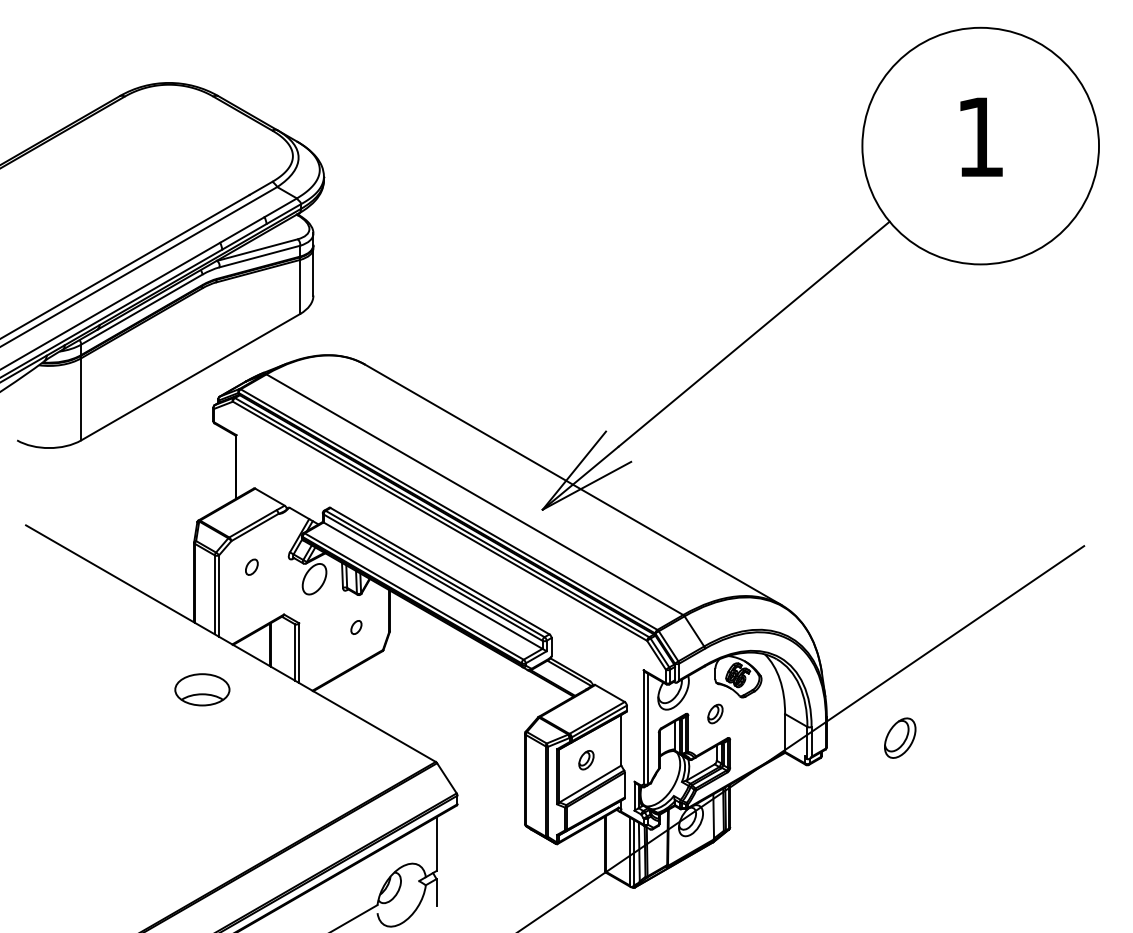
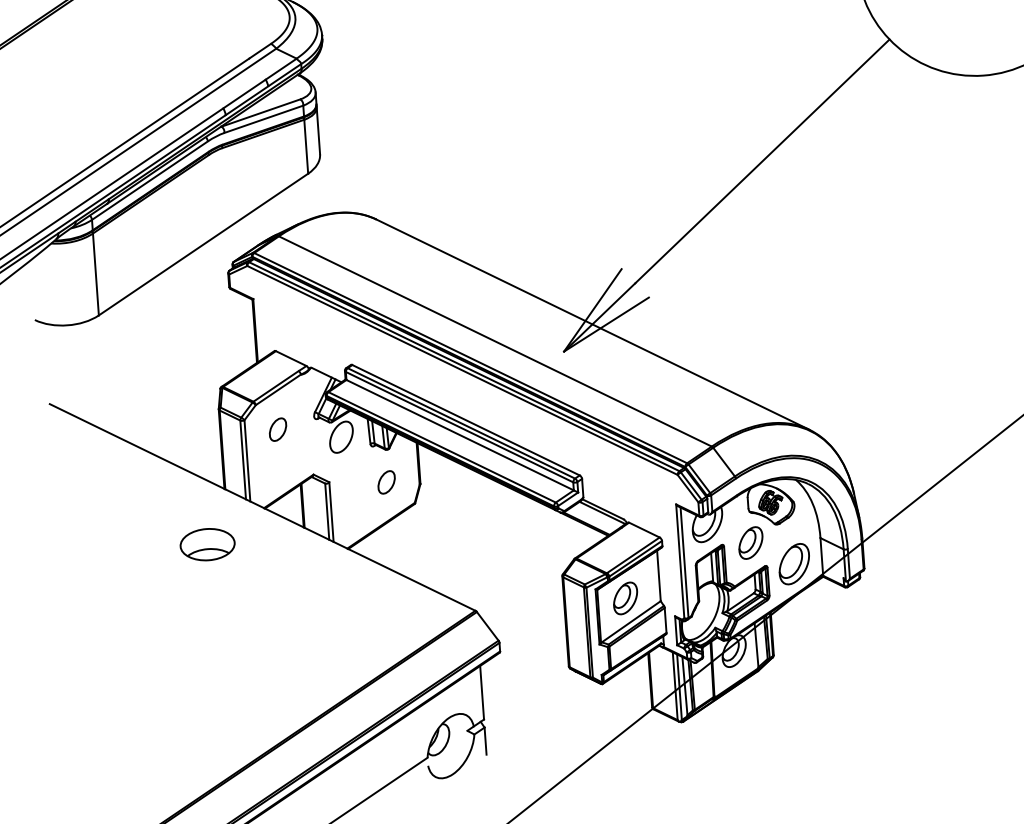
part: (251, 567) -> (277, 430), size x1.43
part: (356, 627) -> (386, 482), size x1.67
part: (202, 689) -> (207, 544), moved
part: (715, 713) -> (750, 542), size x1.67
part: (900, 737) -> (794, 563), moved
part: (586, 759) -> (625, 597), size x1.67

